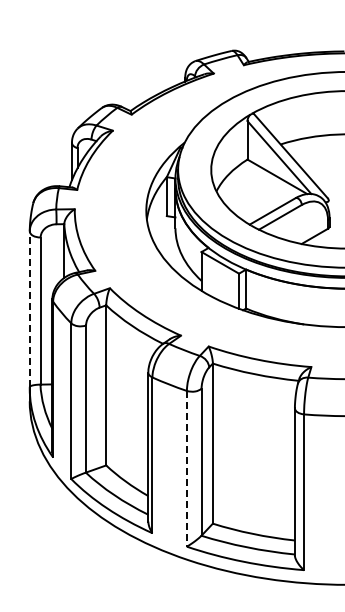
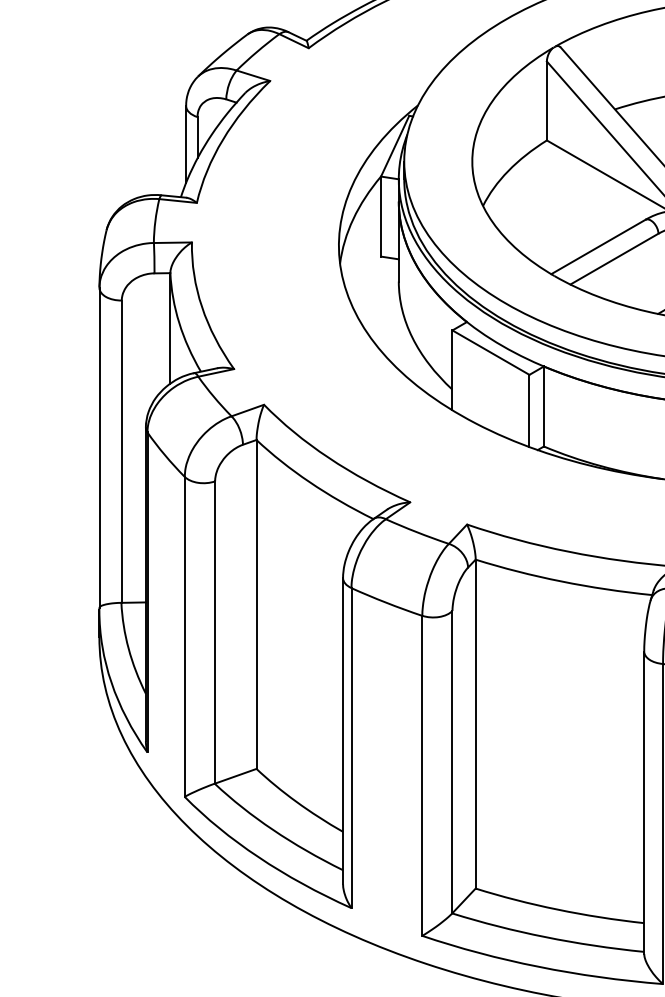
line: (29, 309) -> (98, 448), dashed -> solid
line: (186, 468) -> (421, 775), dashed -> solid

